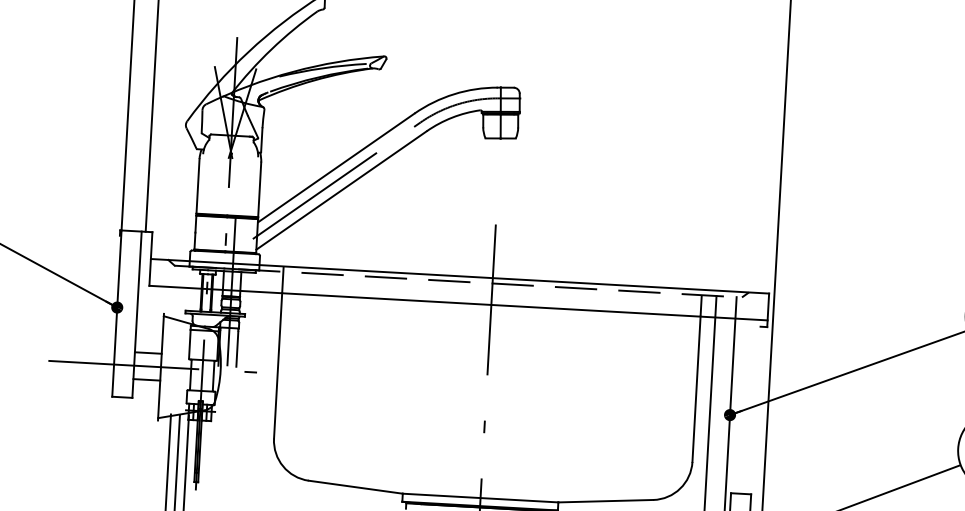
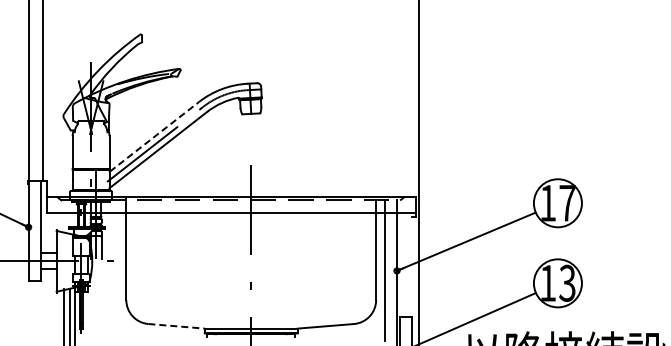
line: (336, 167) -> (154, 136), solid -> dashed
line: (357, 487) -> (177, 326), solid -> dashed

